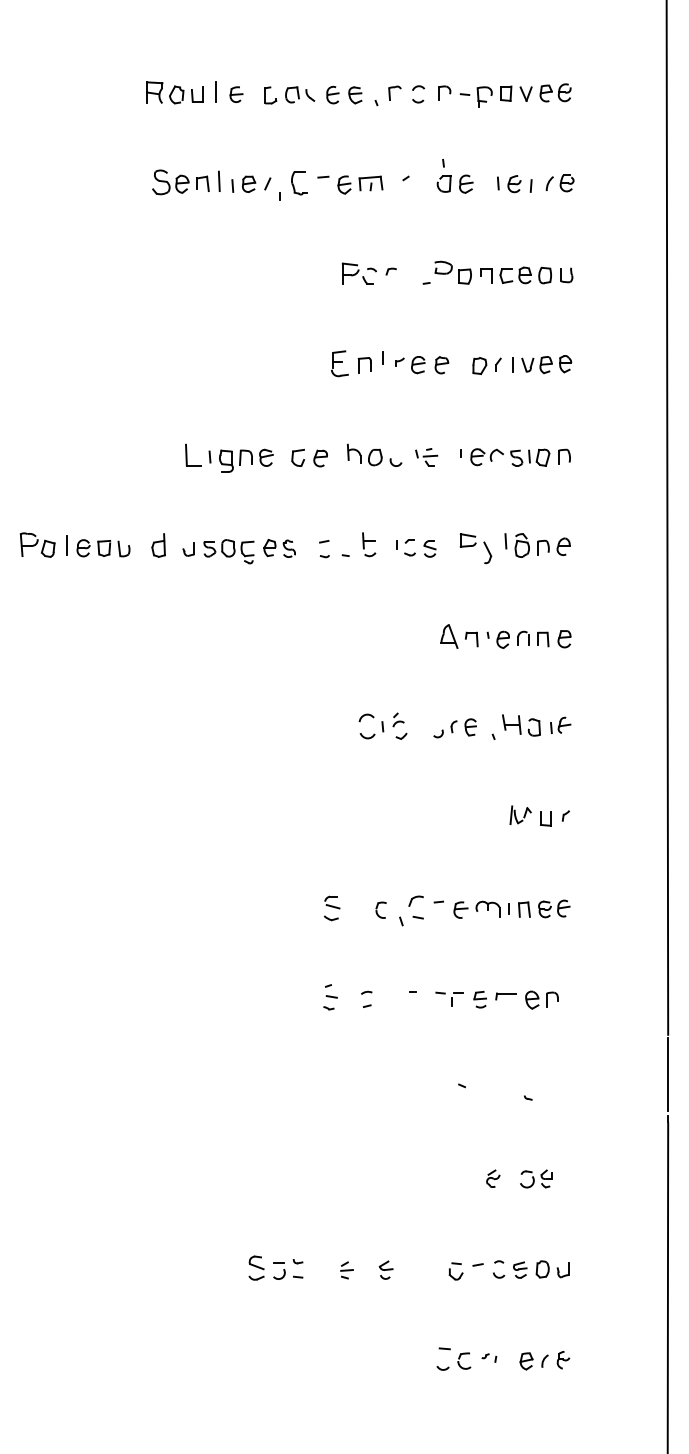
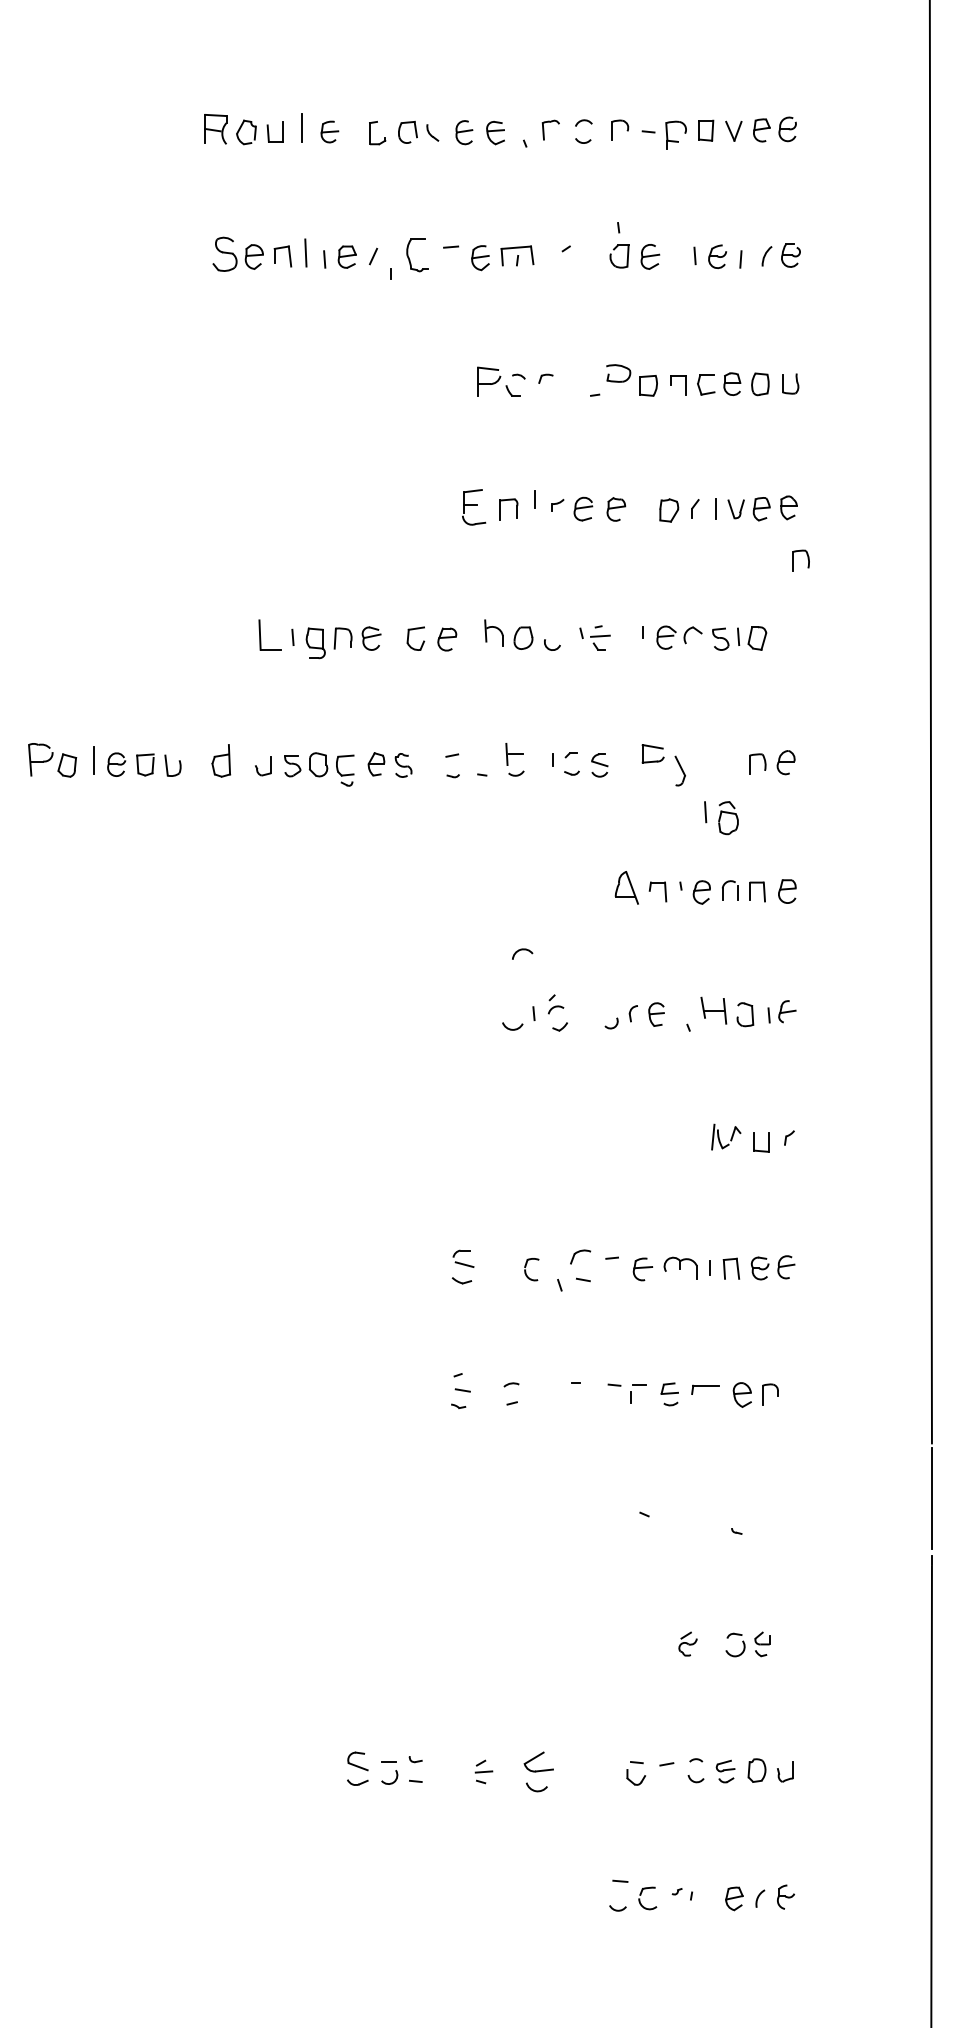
part: (564, 456) -> (801, 559), moved
part: (516, 545) -> (720, 818), moved
arc: (366, 715) -> (522, 950), moved
part: (385, 1269) -> (537, 1770), size x1.6

